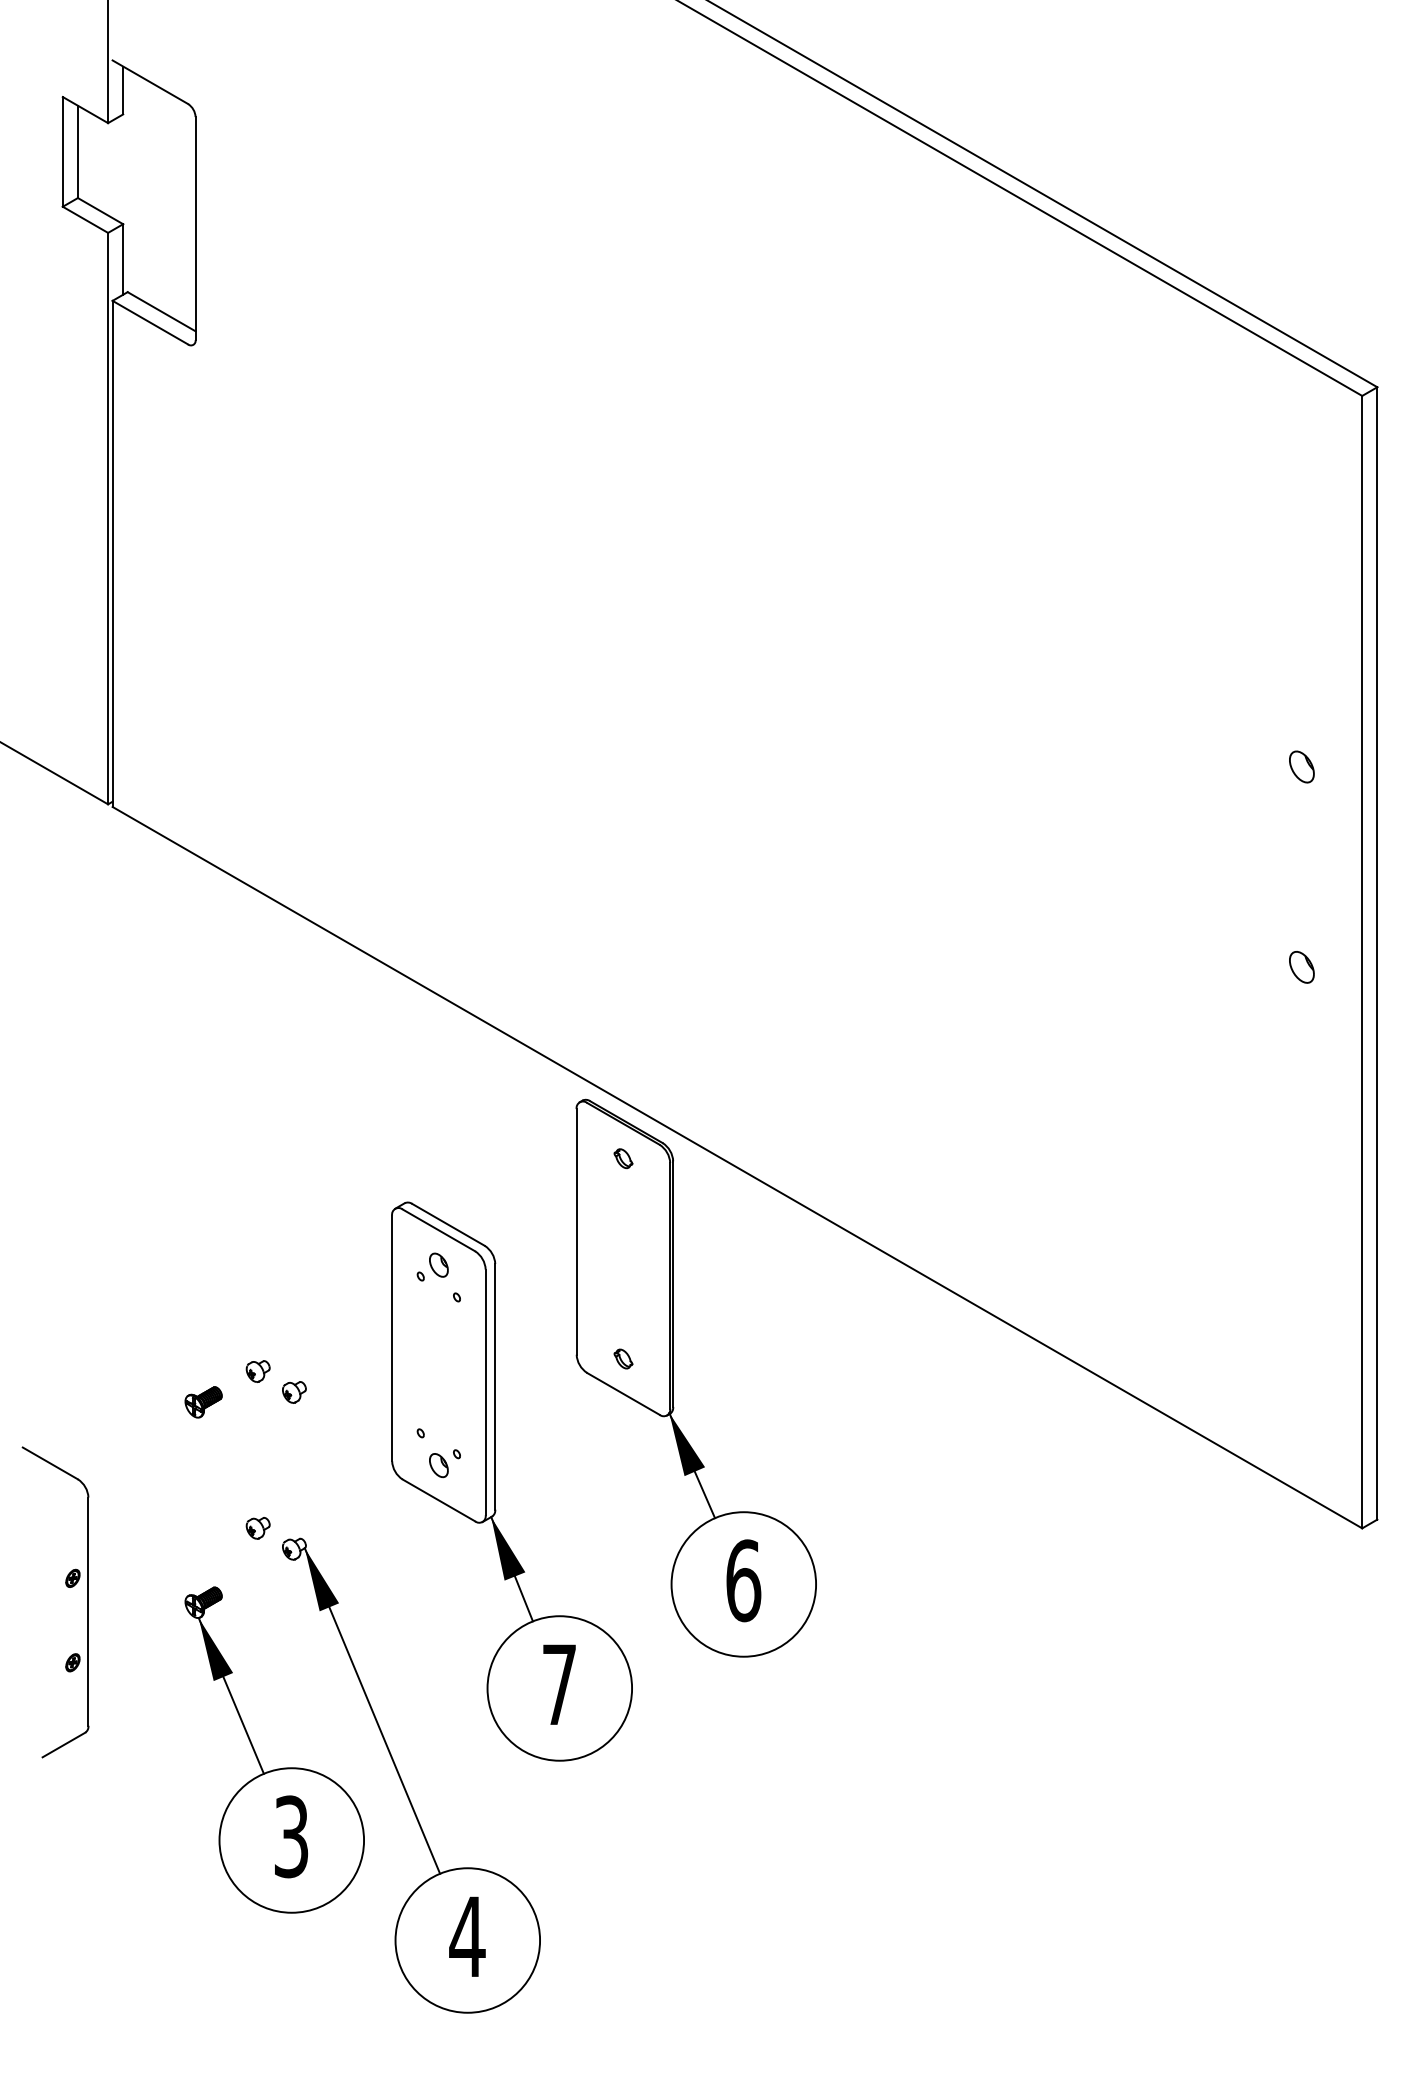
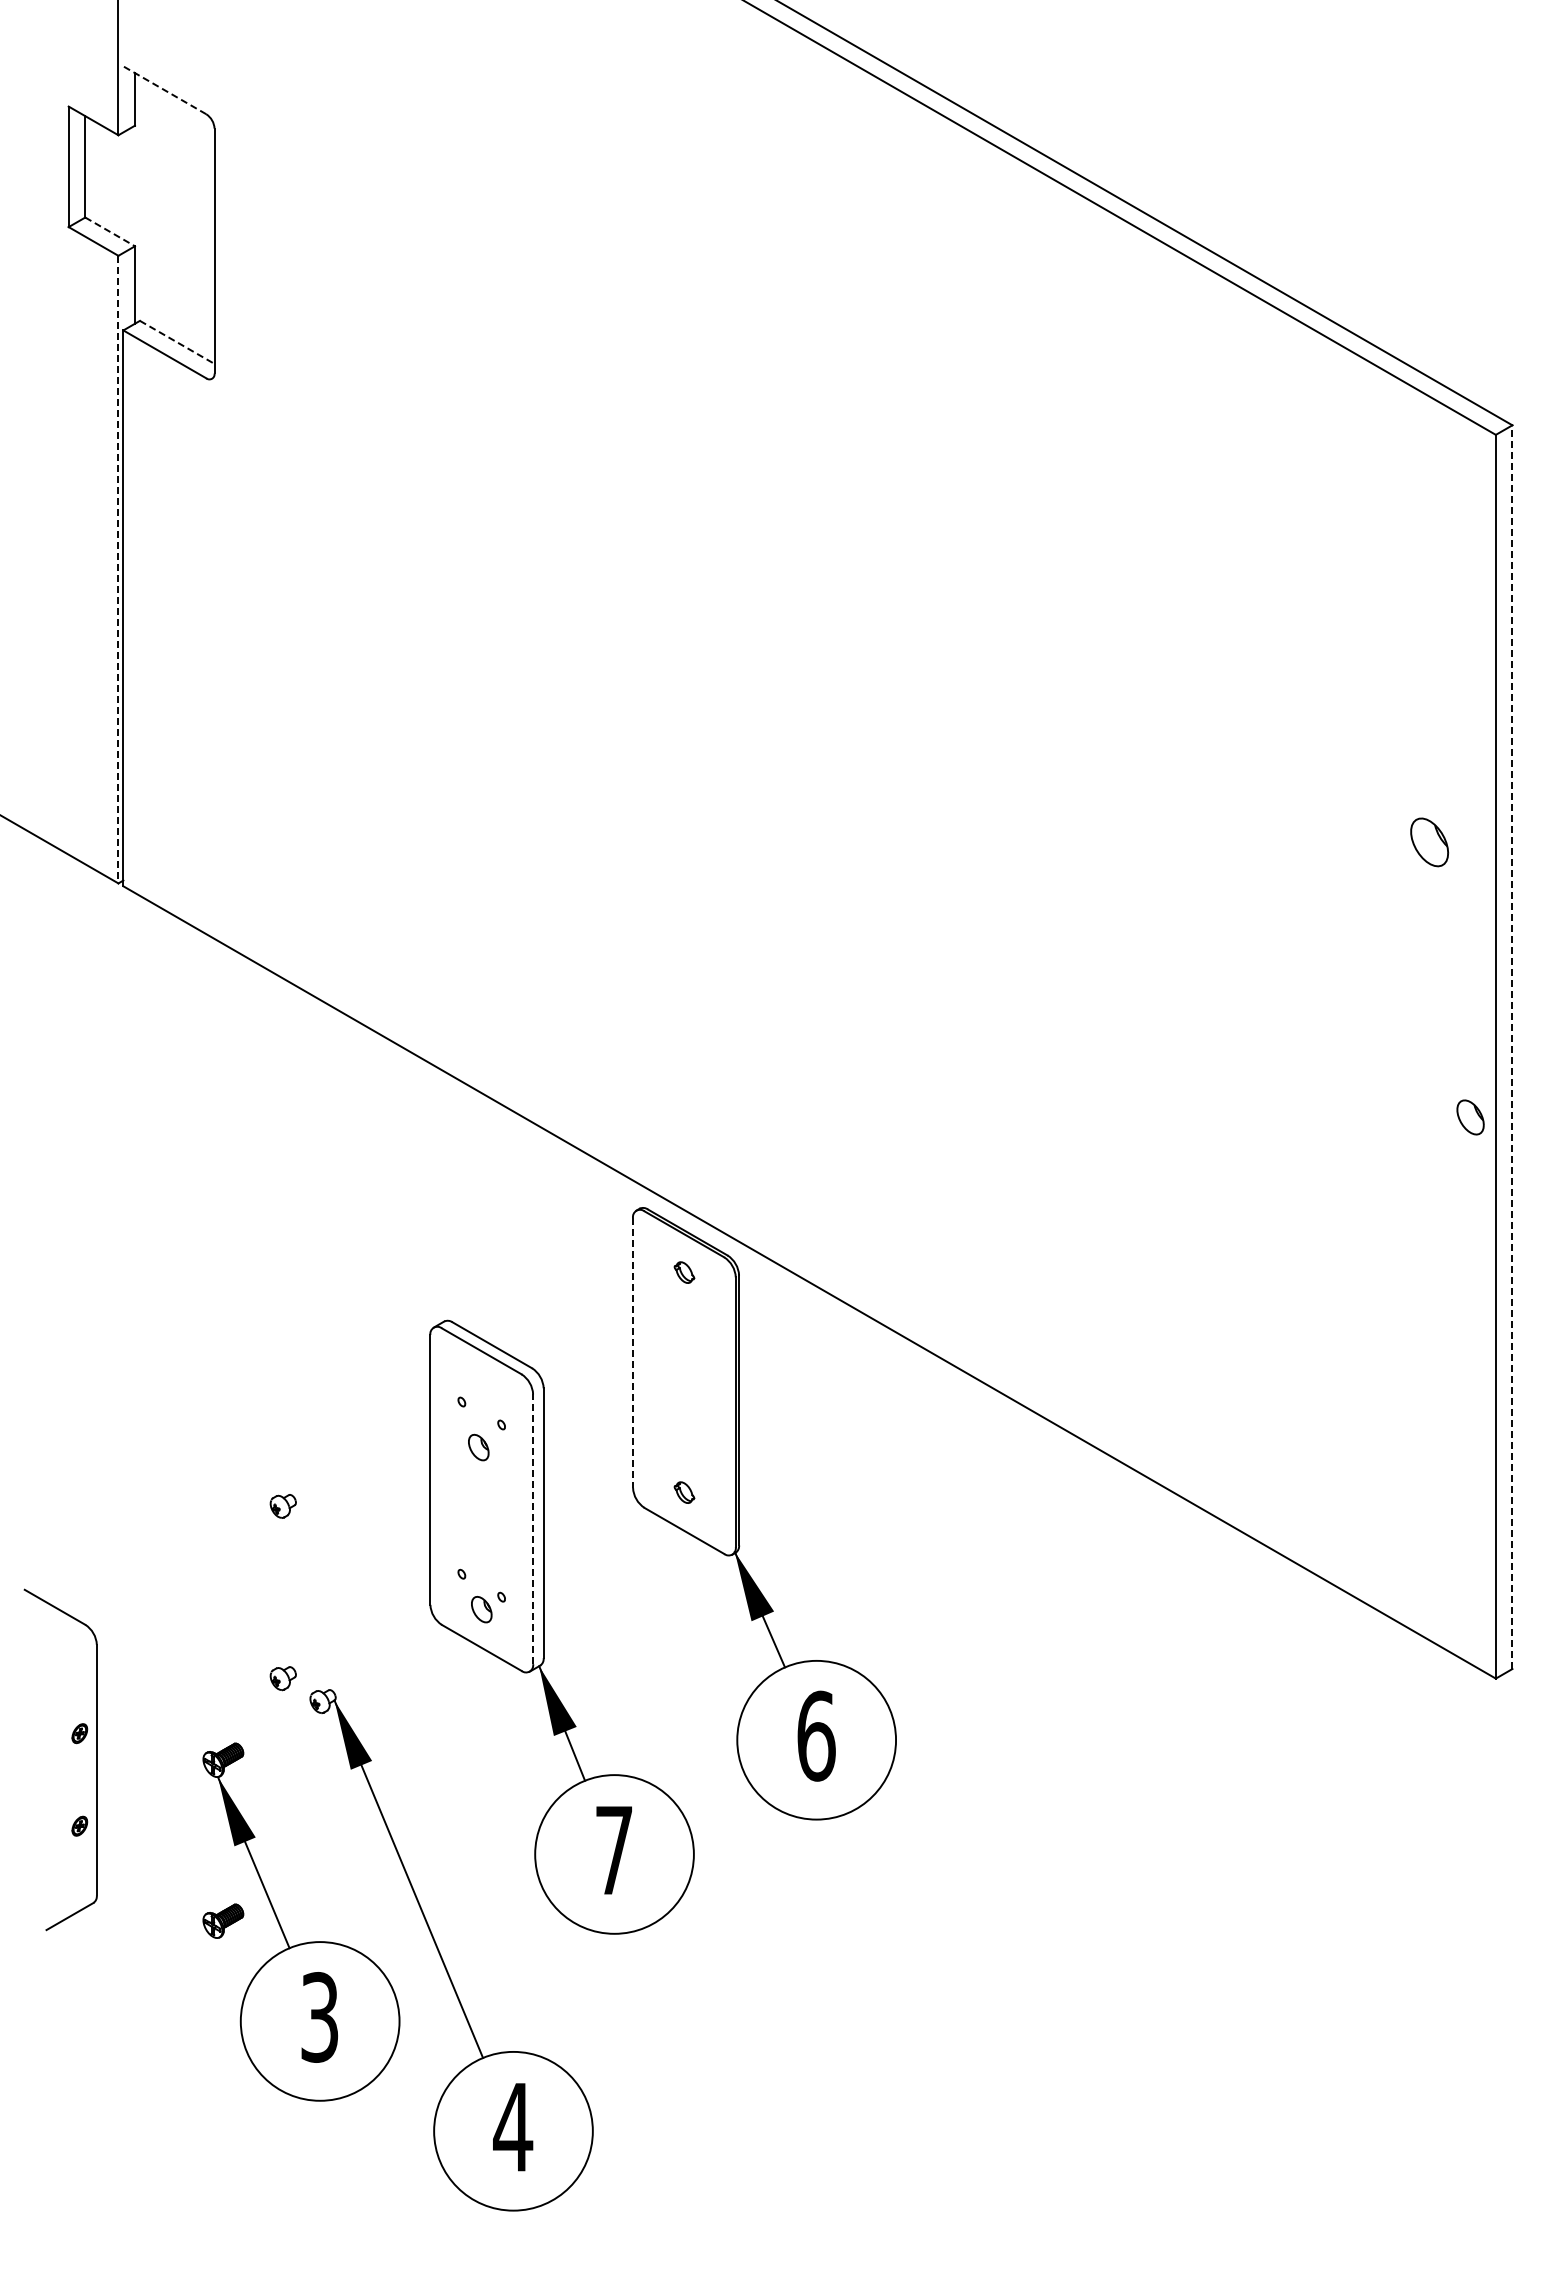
line: (150, 82) -> (164, 90), solid -> dashed
line: (100, 210) -> (110, 231), solid -> dashed
line: (161, 311) -> (177, 342), solid -> dashed
line: (108, 518) -> (118, 569), solid -> dashed
part: (1301, 767) -> (1429, 842), size x1.4
line: (1377, 953) -> (1512, 1047), solid -> dashed
part: (1301, 967) -> (1470, 1117), moved
line: (577, 1232) -> (633, 1353), solid -> dashed
part: (438, 1265) -> (478, 1447), moved
part: (293, 1392) -> (322, 1529), removed
line: (486, 1392) -> (533, 1529), solid -> dashed
part: (203, 1401) -> (223, 1920), moved

